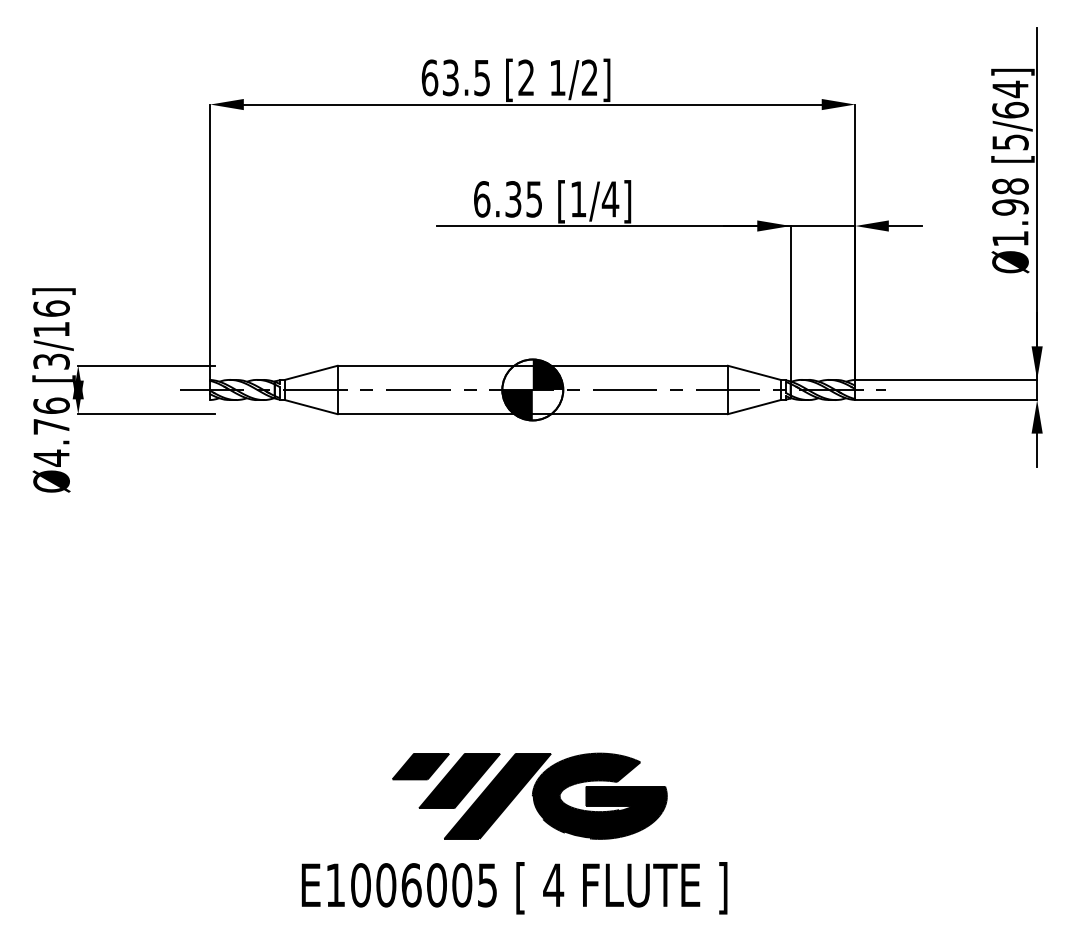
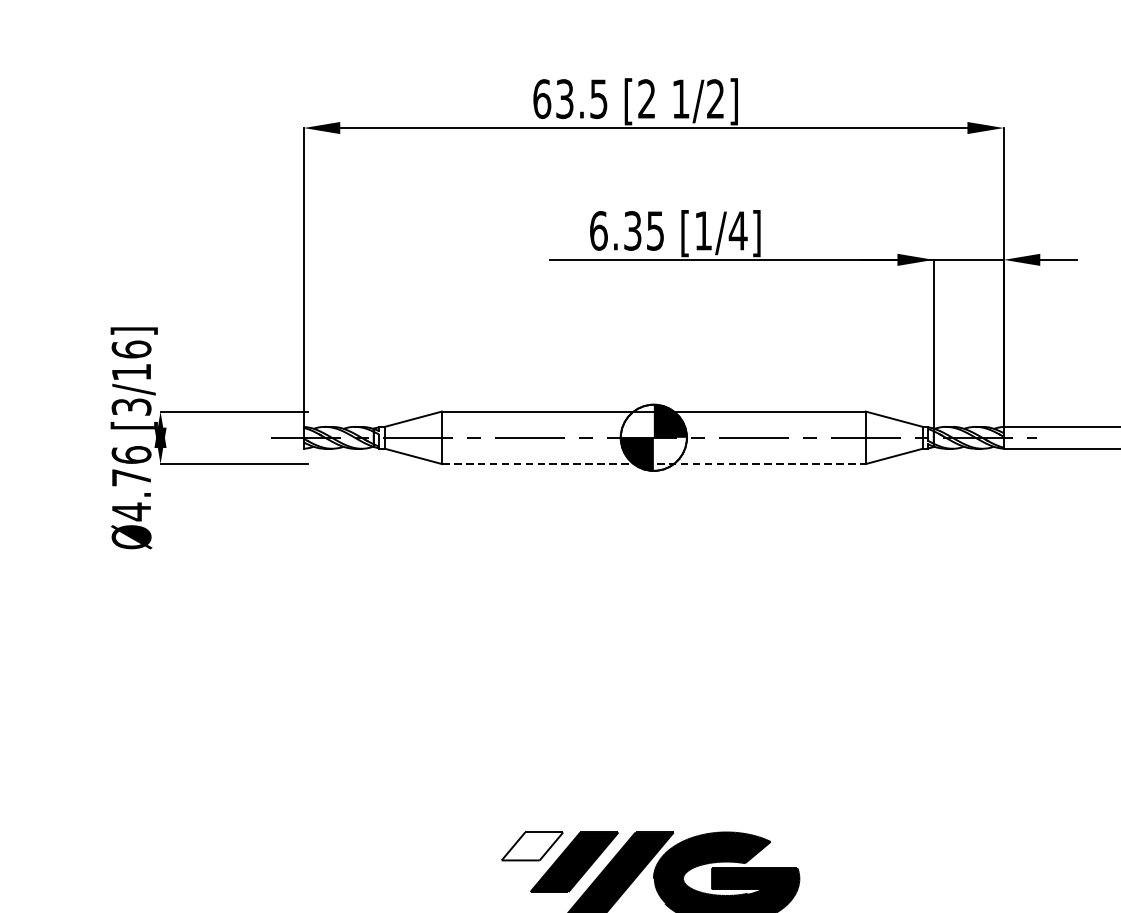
line: (533, 414) -> (654, 464), solid -> dashed
fill: (420, 766) -> (531, 846), removed

